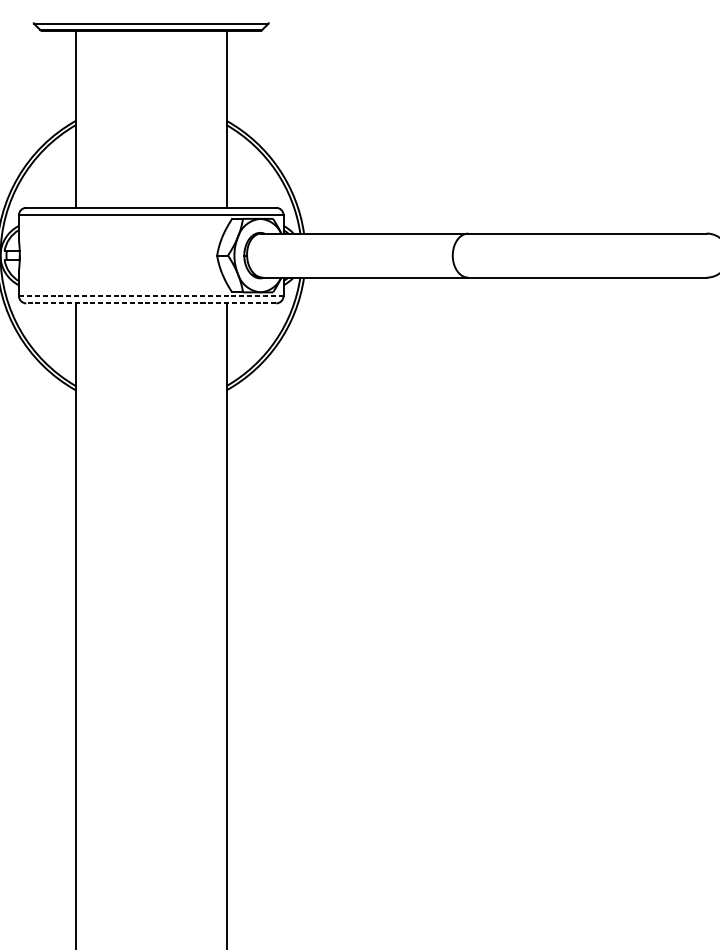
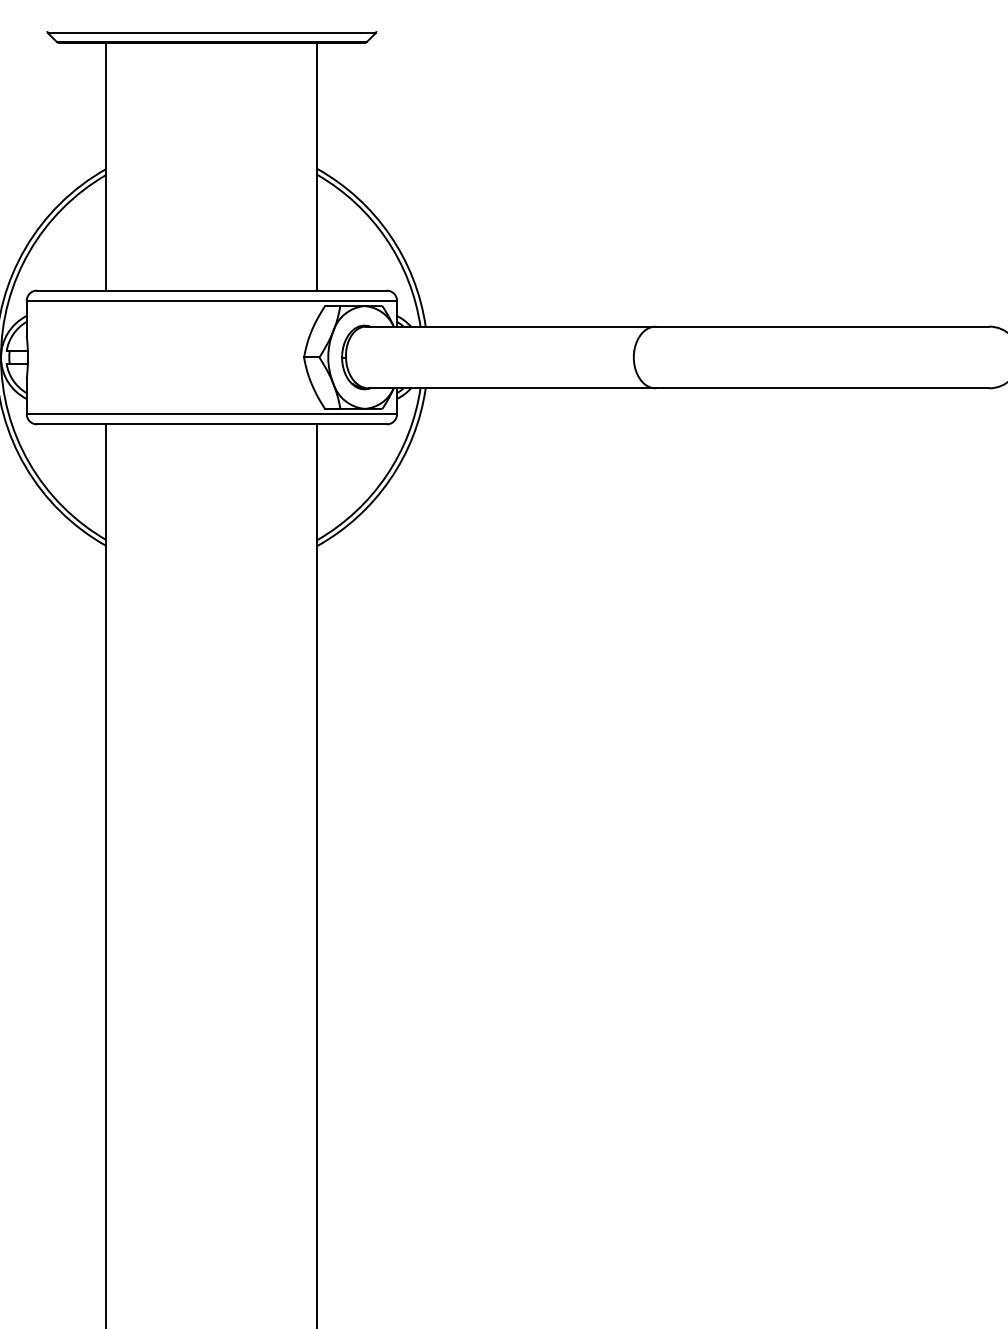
line: (150, 296) -> (211, 414), dashed -> solid
line: (150, 303) -> (211, 424), dashed -> solid

